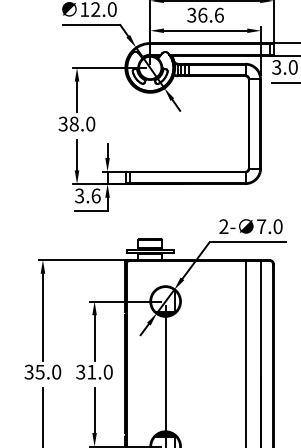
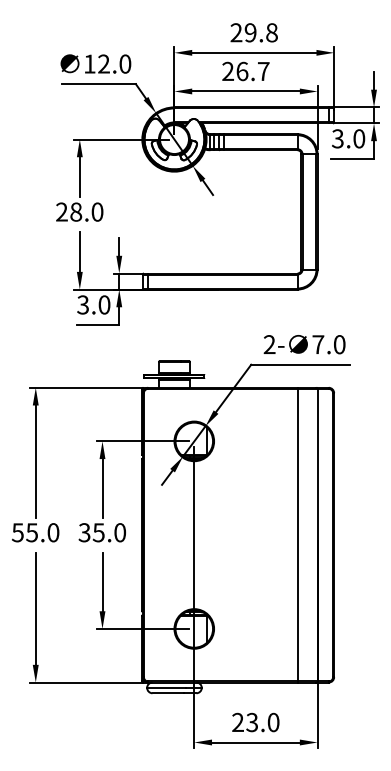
text: (205, 15) -> (245, 71), 36.6 -> 26.7
text: (62, 124) -> (61, 212), 38.0 -> 28.0
text: (96, 195) -> (104, 304), 3.6 -> 3.0
text: (28, 372) -> (17, 532), 35.0 -> 55.0
text: (91, 372) -> (98, 532), 31.0 -> 35.0

